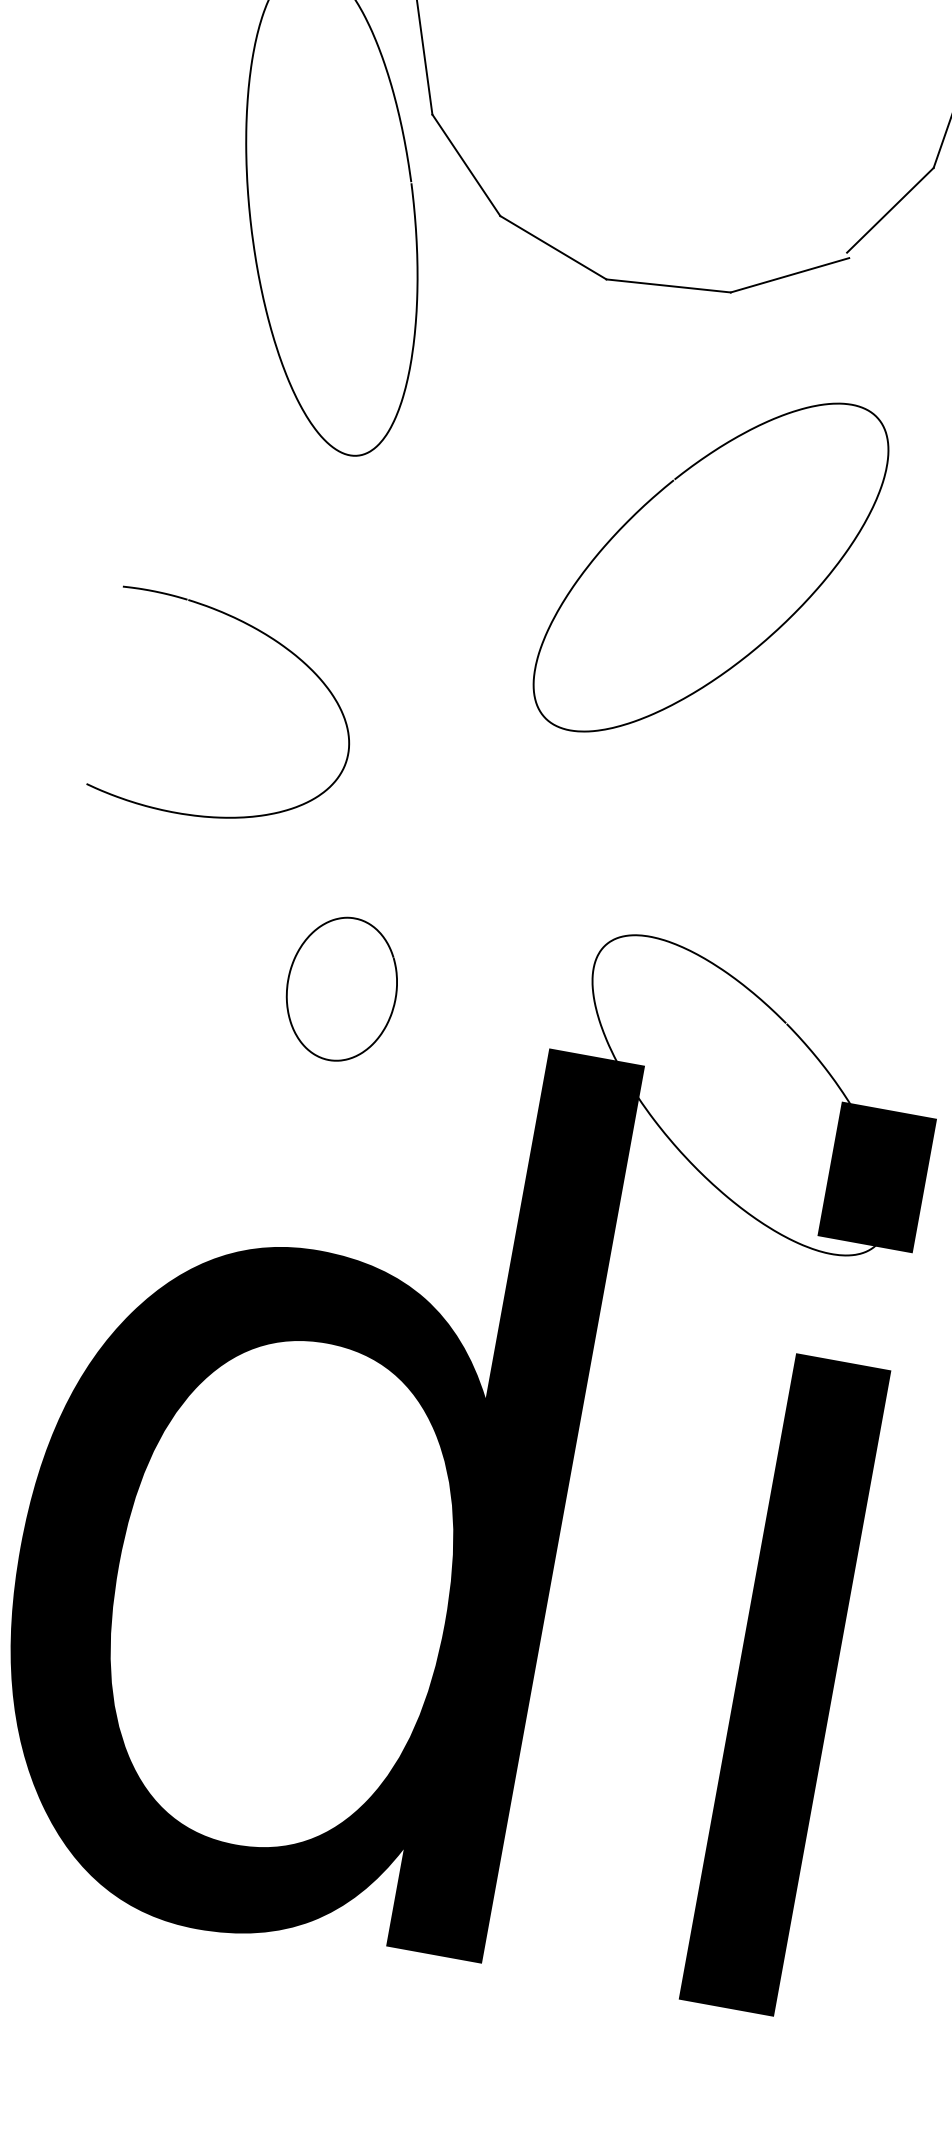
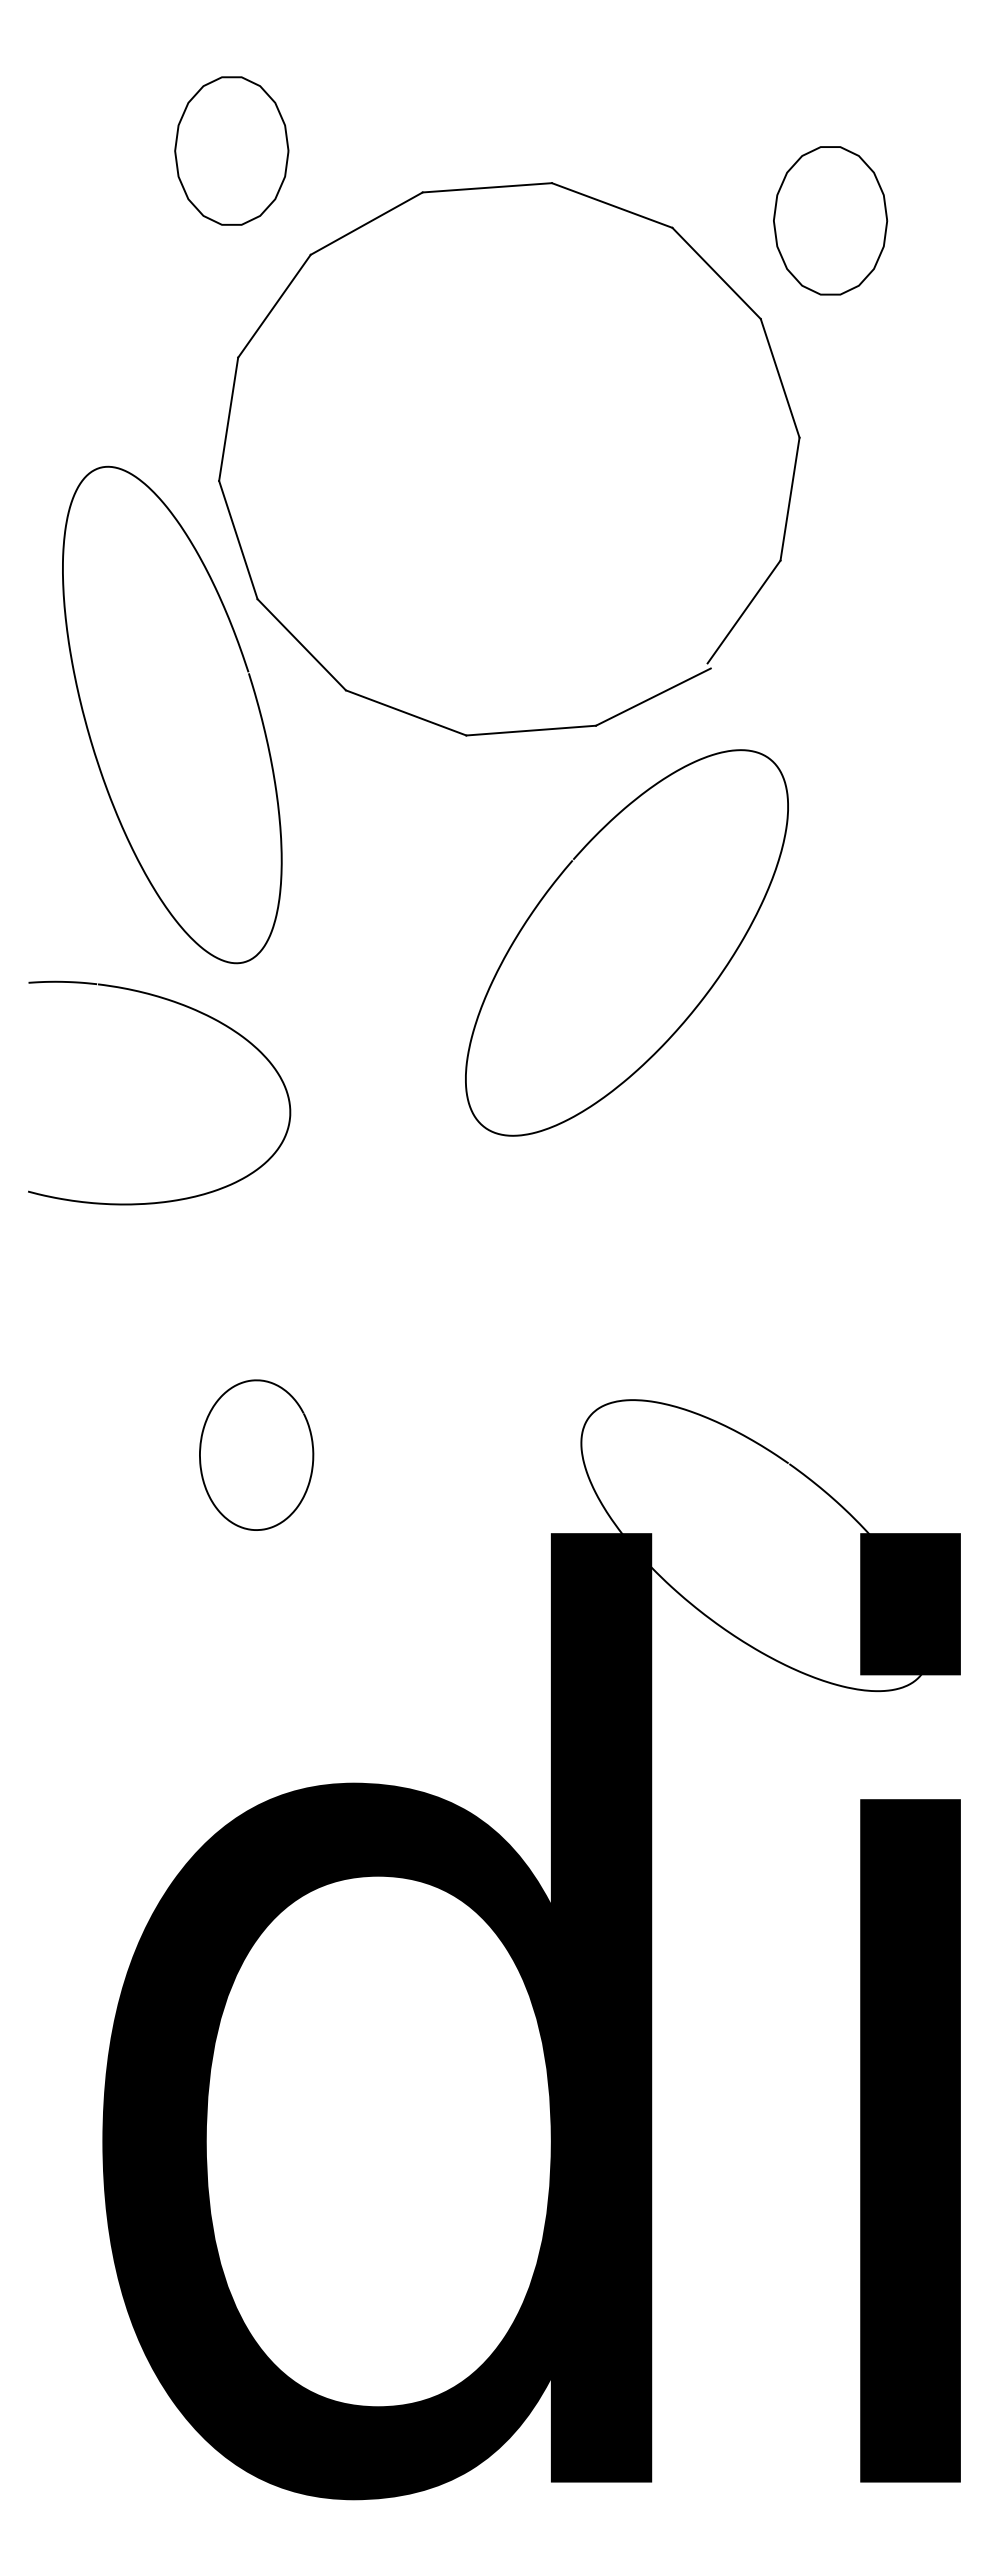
curve: (649, 503) -> (551, 888), moved
part: (274, 641) -> (193, 1010), moved
curve: (290, 974) -> (201, 1449), moved

